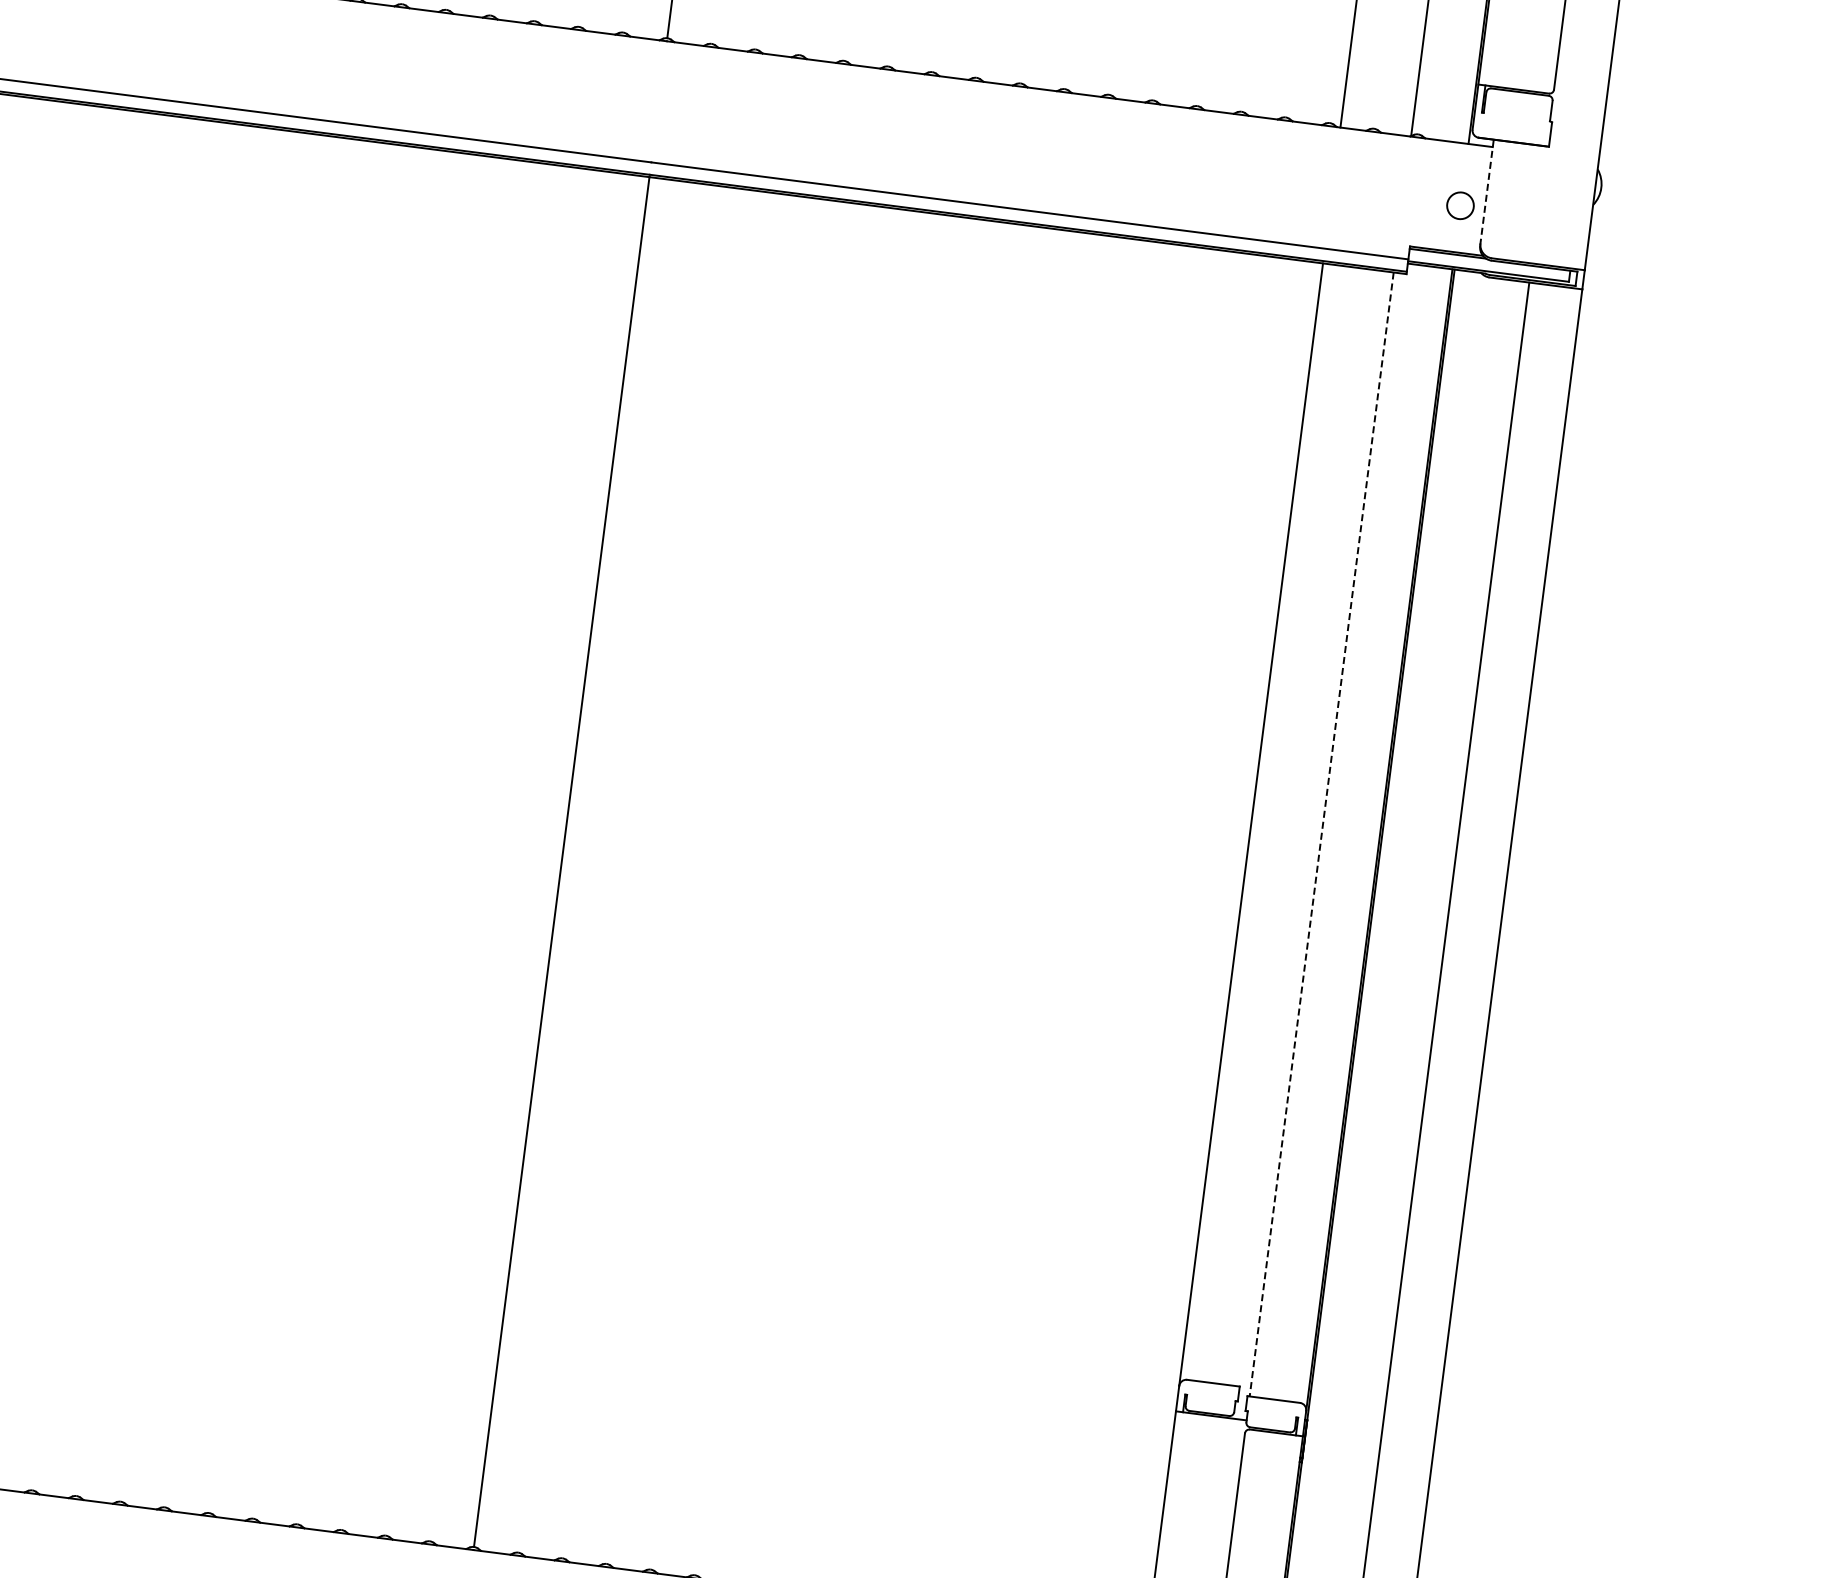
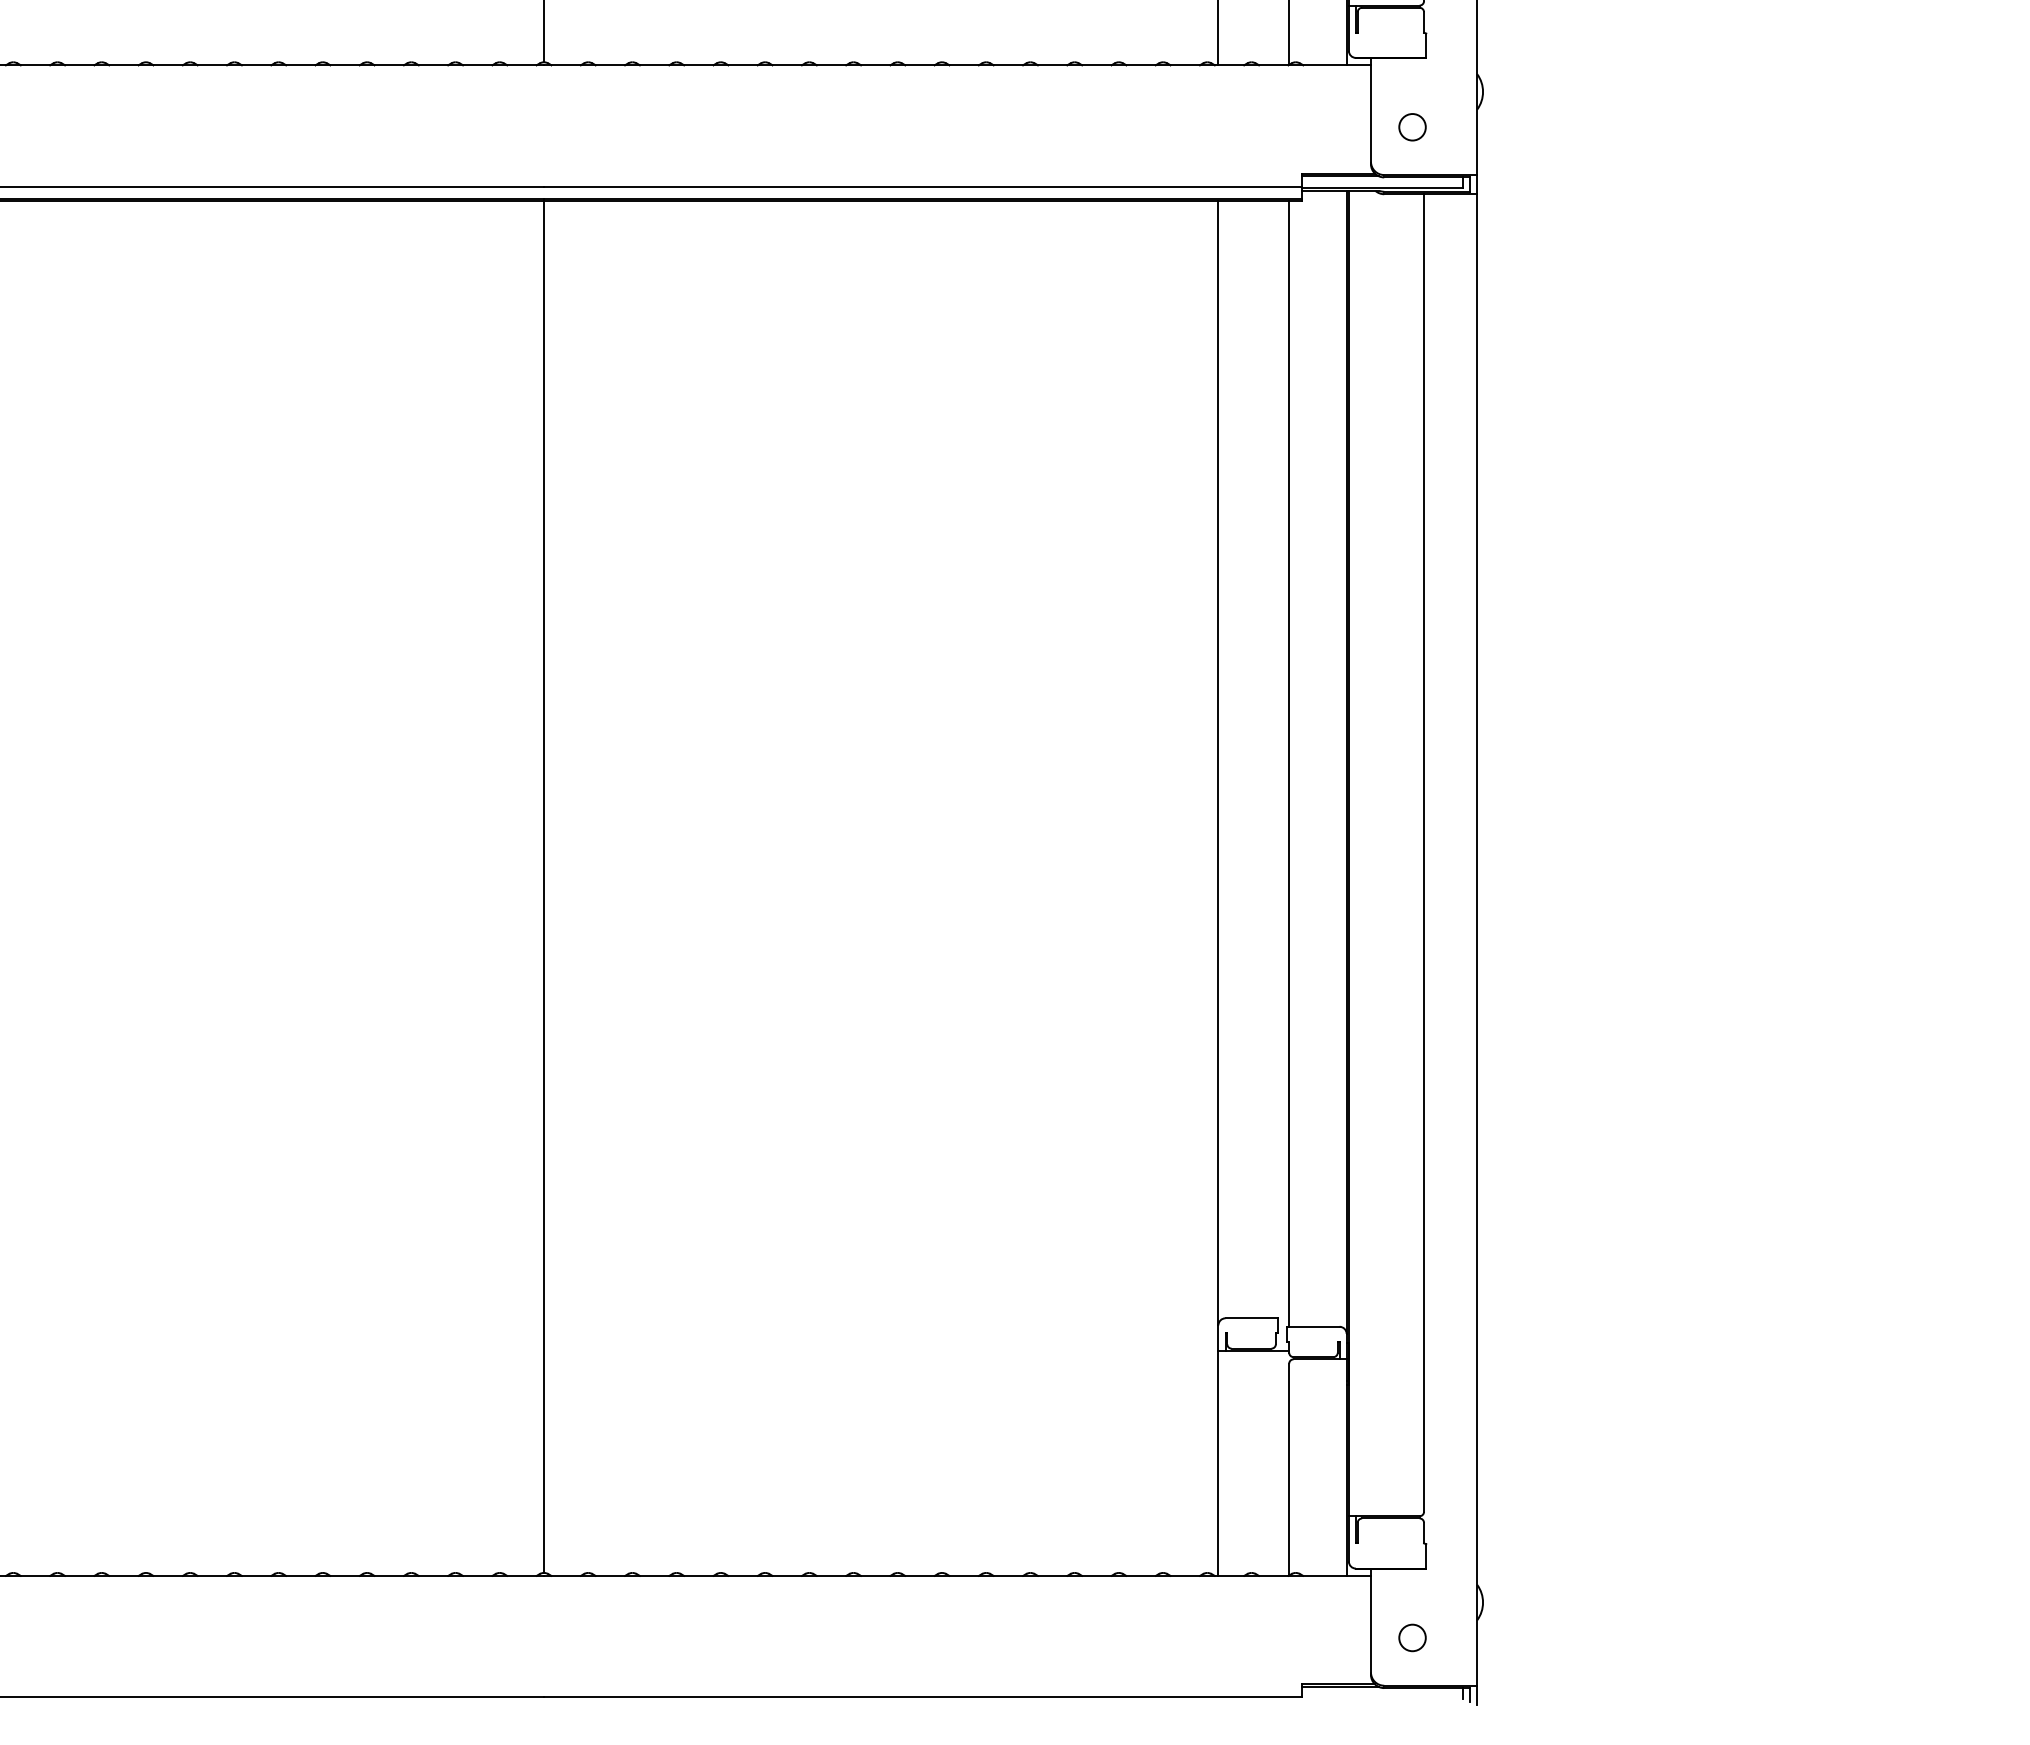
line: (1486, 192) -> (1370, 110), dashed -> solid
circle: (1460, 206) -> (1412, 127), moved
line: (1321, 834) -> (1289, 764), dashed -> solid

